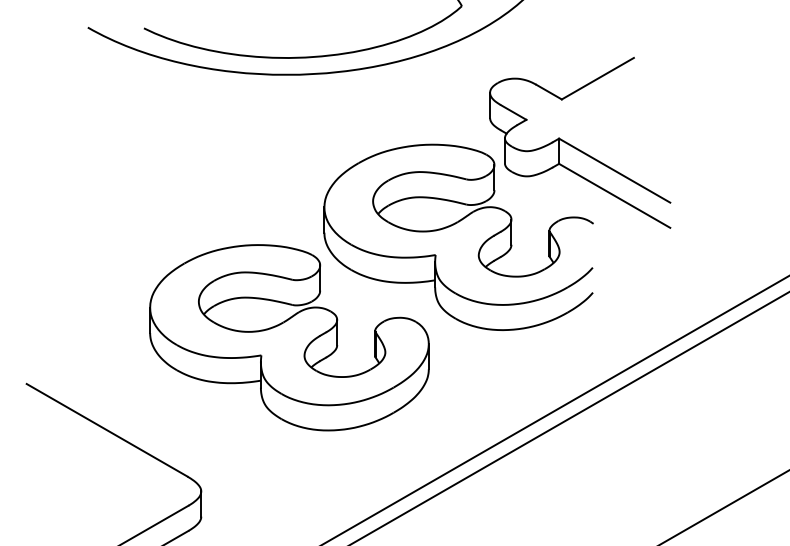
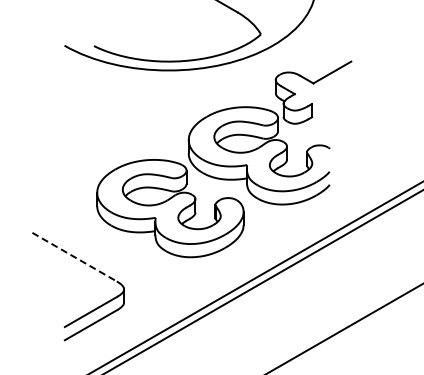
line: (615, 170) -> (341, 120), removed
line: (615, 194) -> (341, 133), removed
line: (106, 430) -> (74, 257), solid -> dashed

